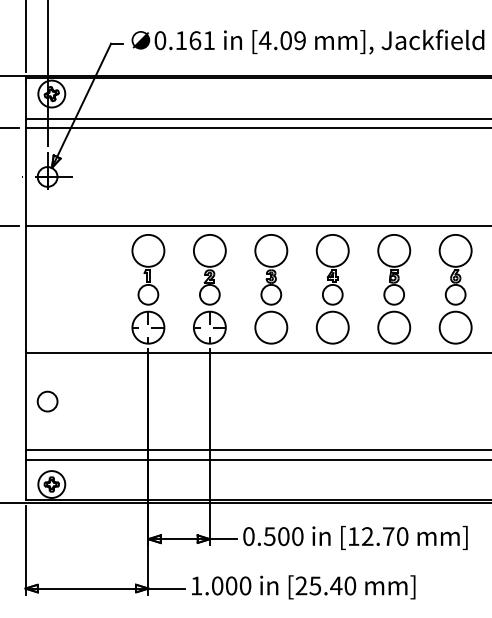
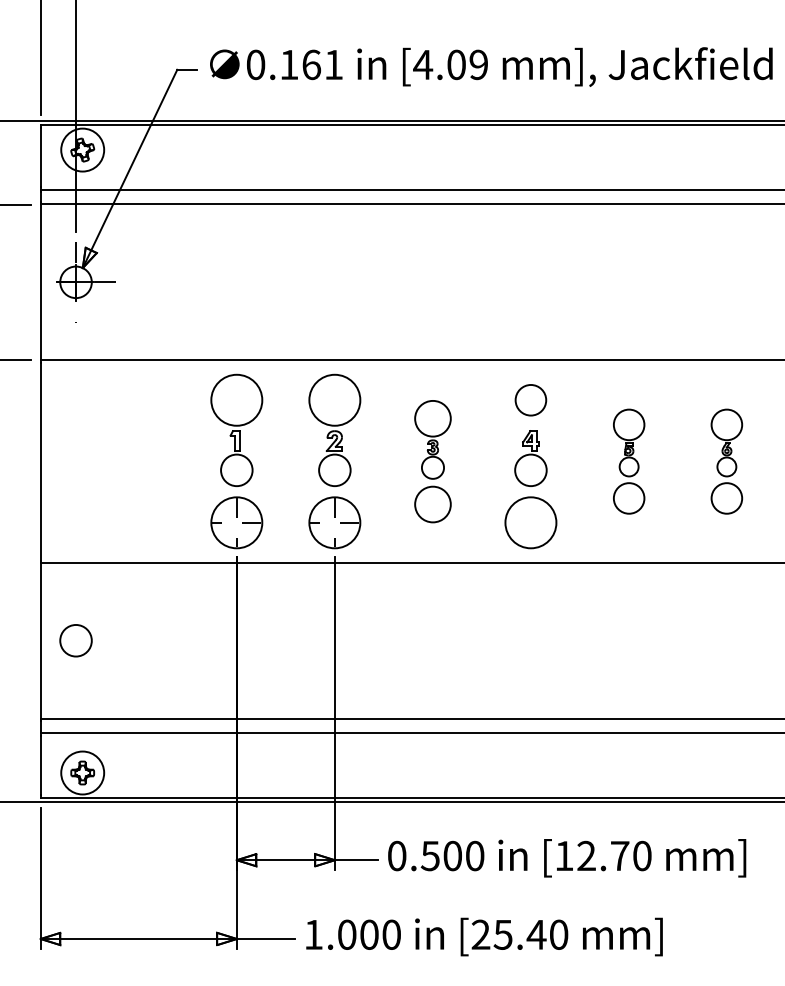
circle: (332, 250) -> (530, 399), size x0.6
part: (271, 289) -> (433, 461), size x0.7
part: (394, 289) -> (629, 461), size x0.6
part: (455, 289) -> (726, 461), size x0.6

